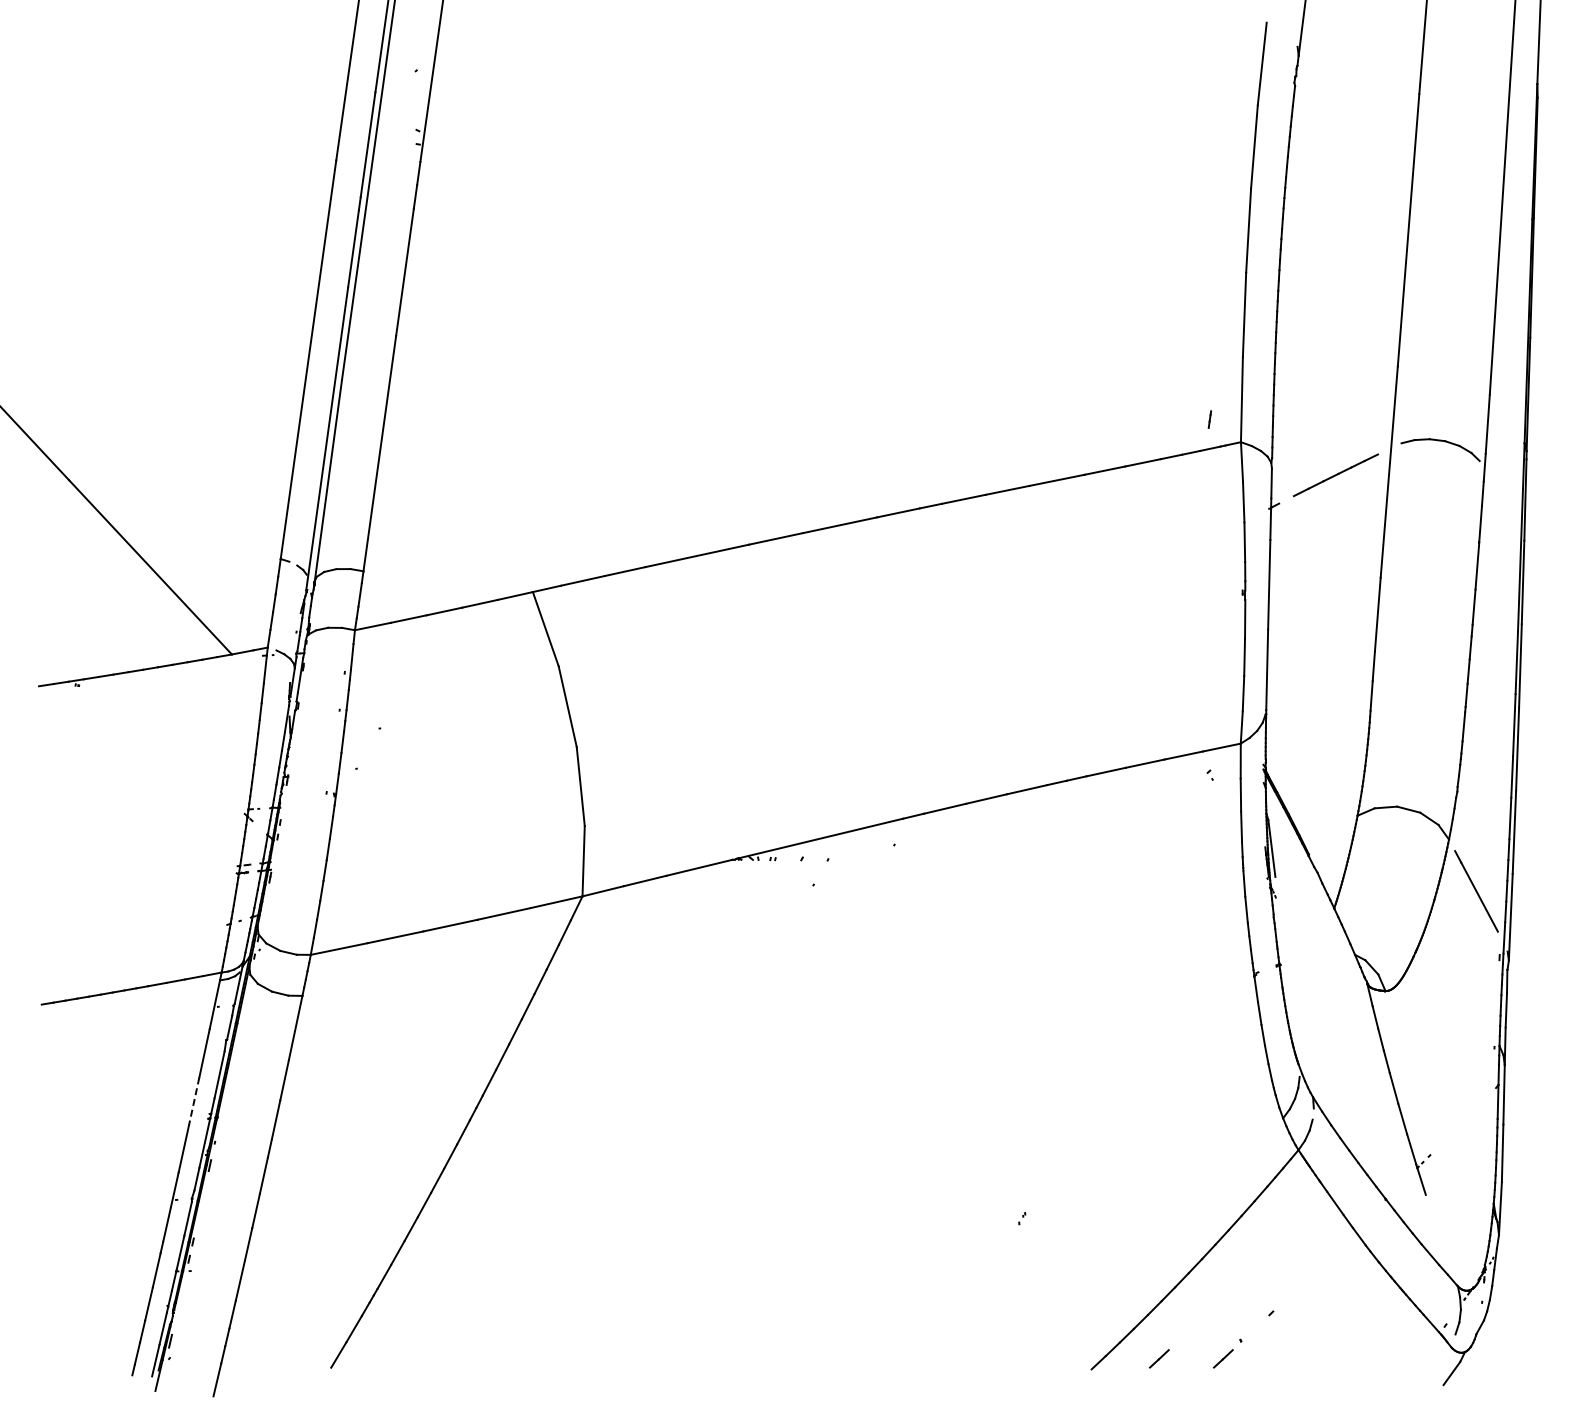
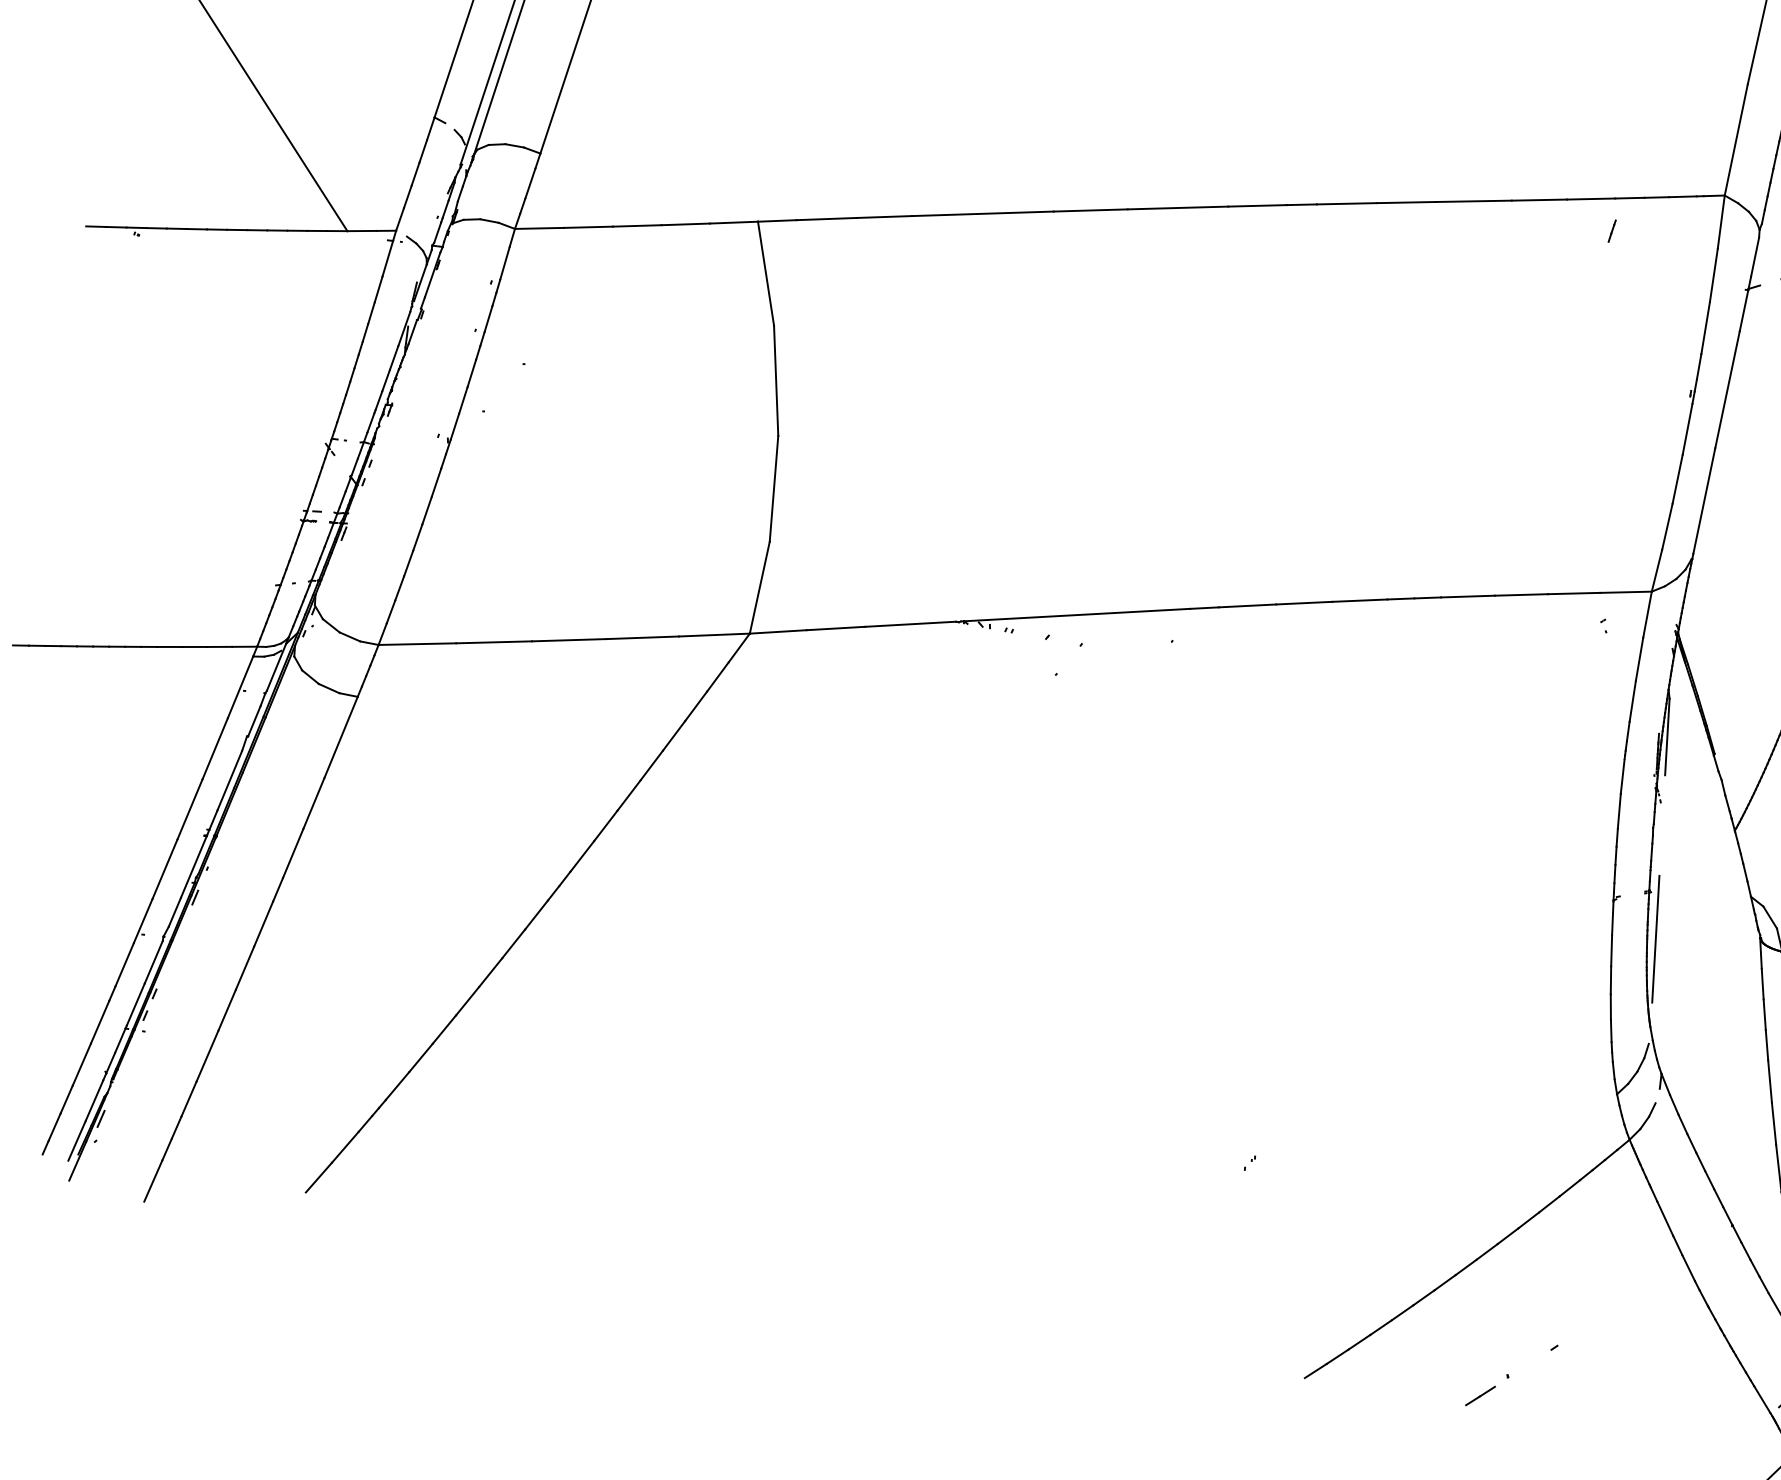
line: (1209, 419) -> (1611, 230), moved
line: (1290, 998) -> (1655, 938), added
line: (194, 1101) -> (190, 809), dashed -> solid
line: (1159, 1358) -> (1396, 1380), removed

